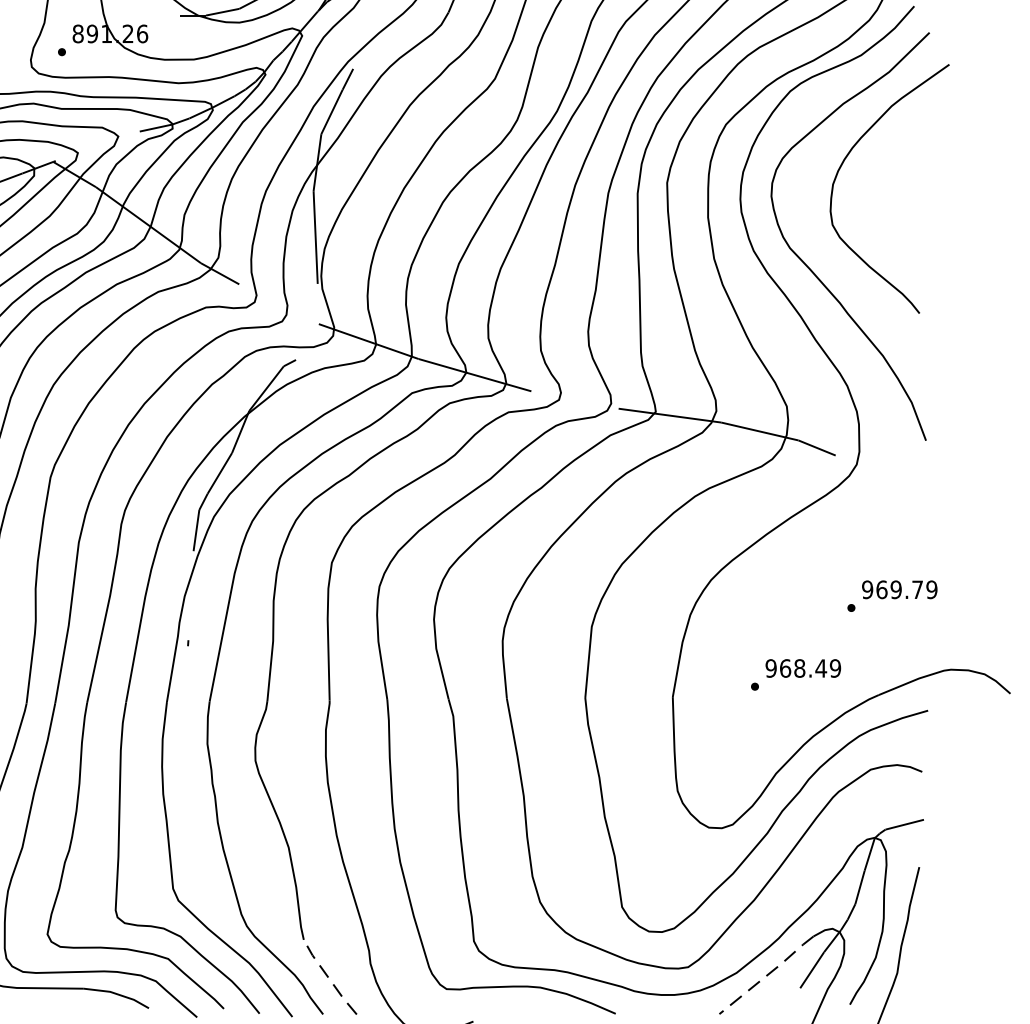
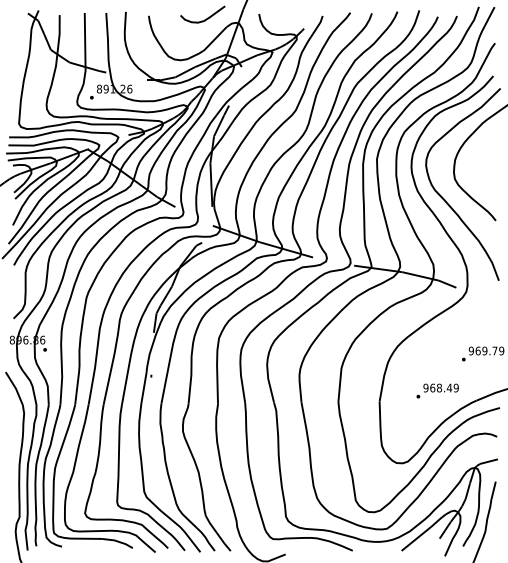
line: (770, 972) -> (425, 531), dashed -> solid
line: (328, 977) -> (217, 533), dashed -> solid

